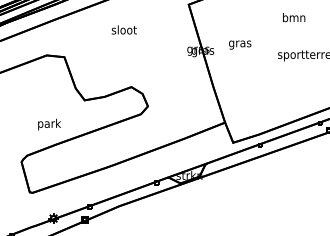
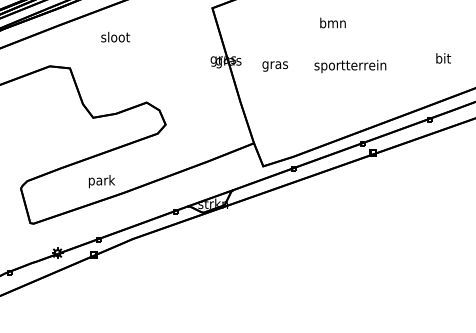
text: (124, 29) -> (115, 36), moved
text: (239, 45) -> (274, 66), moved
text: (49, 124) -> (101, 181), moved

